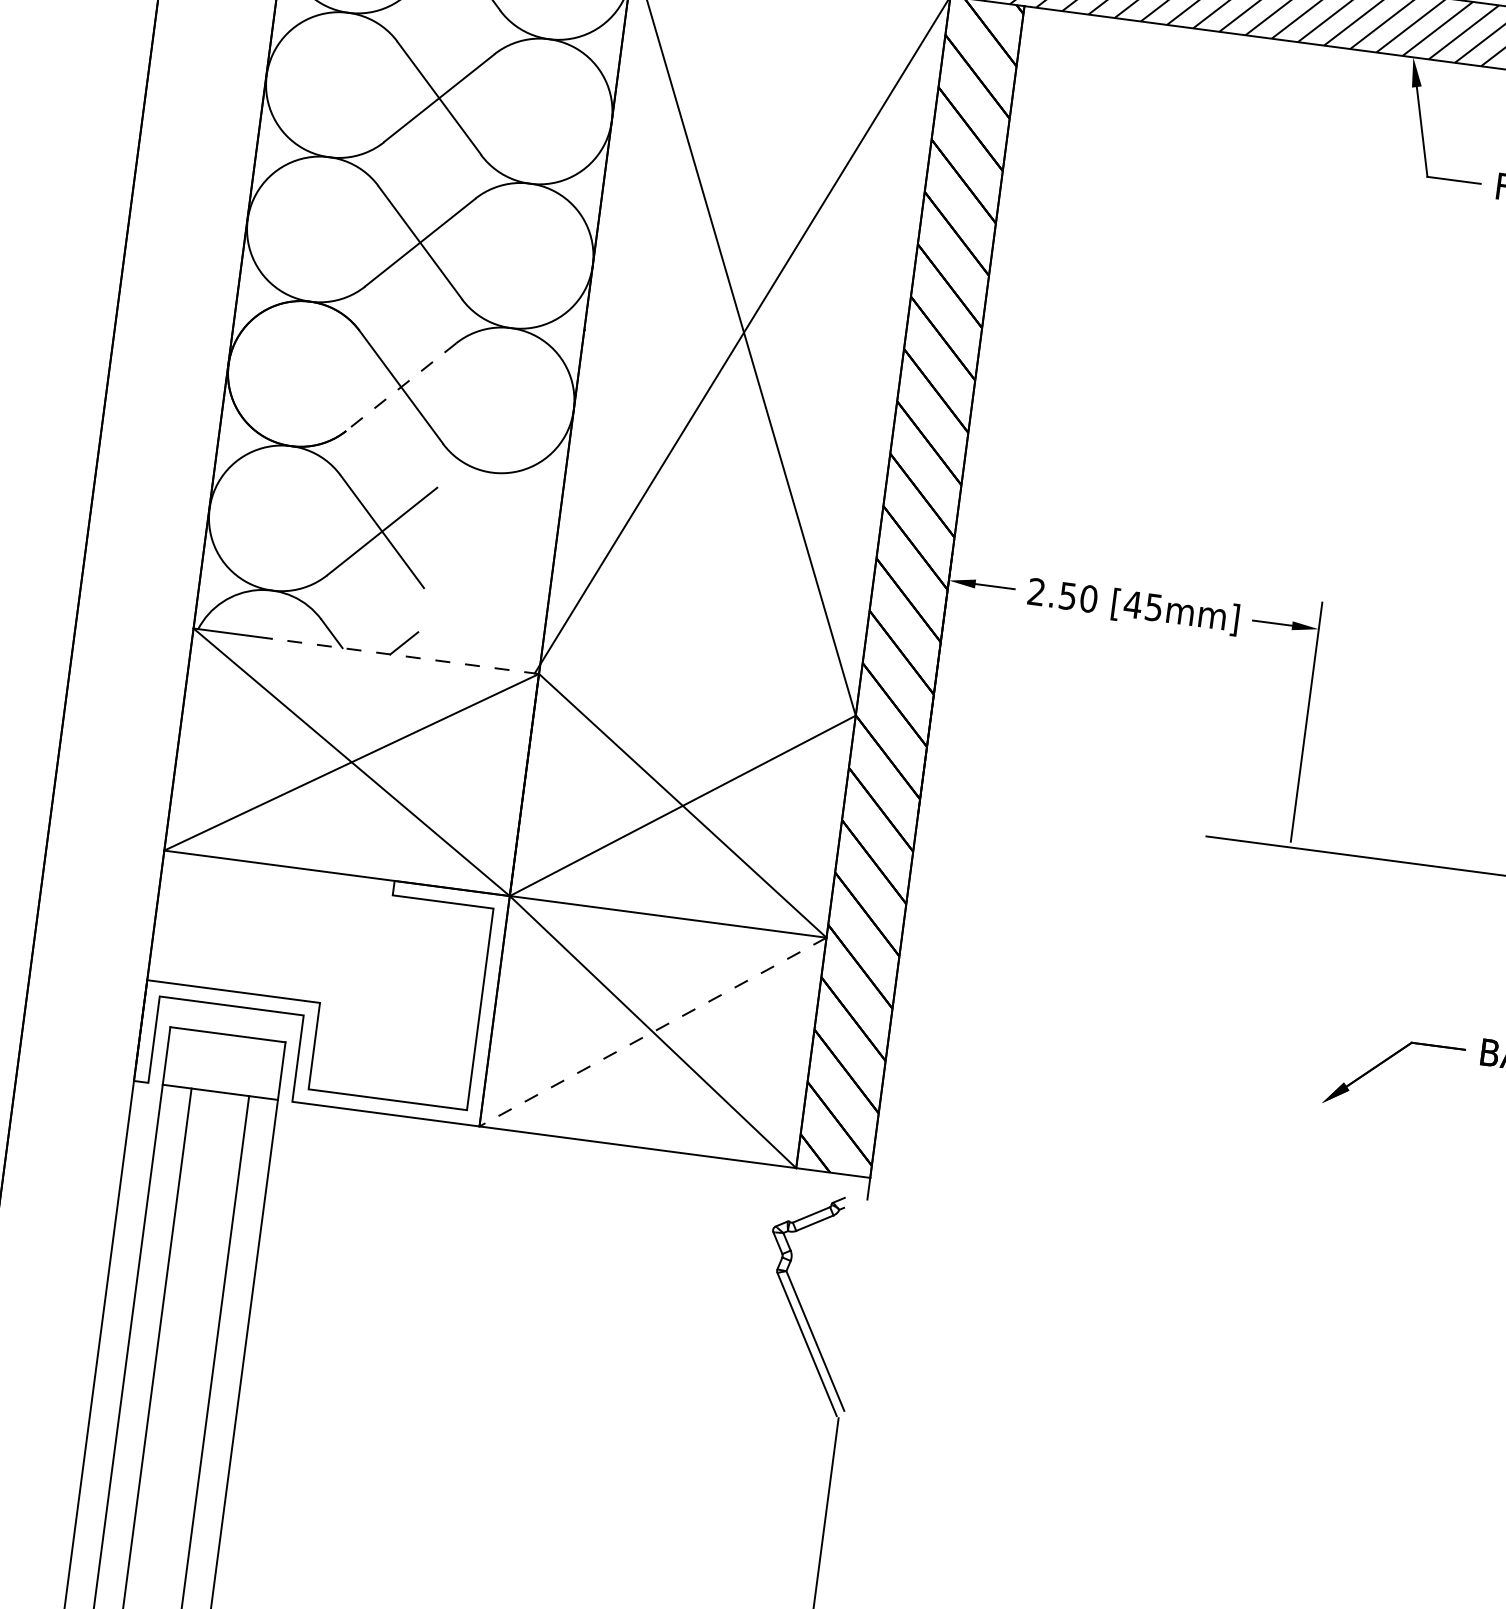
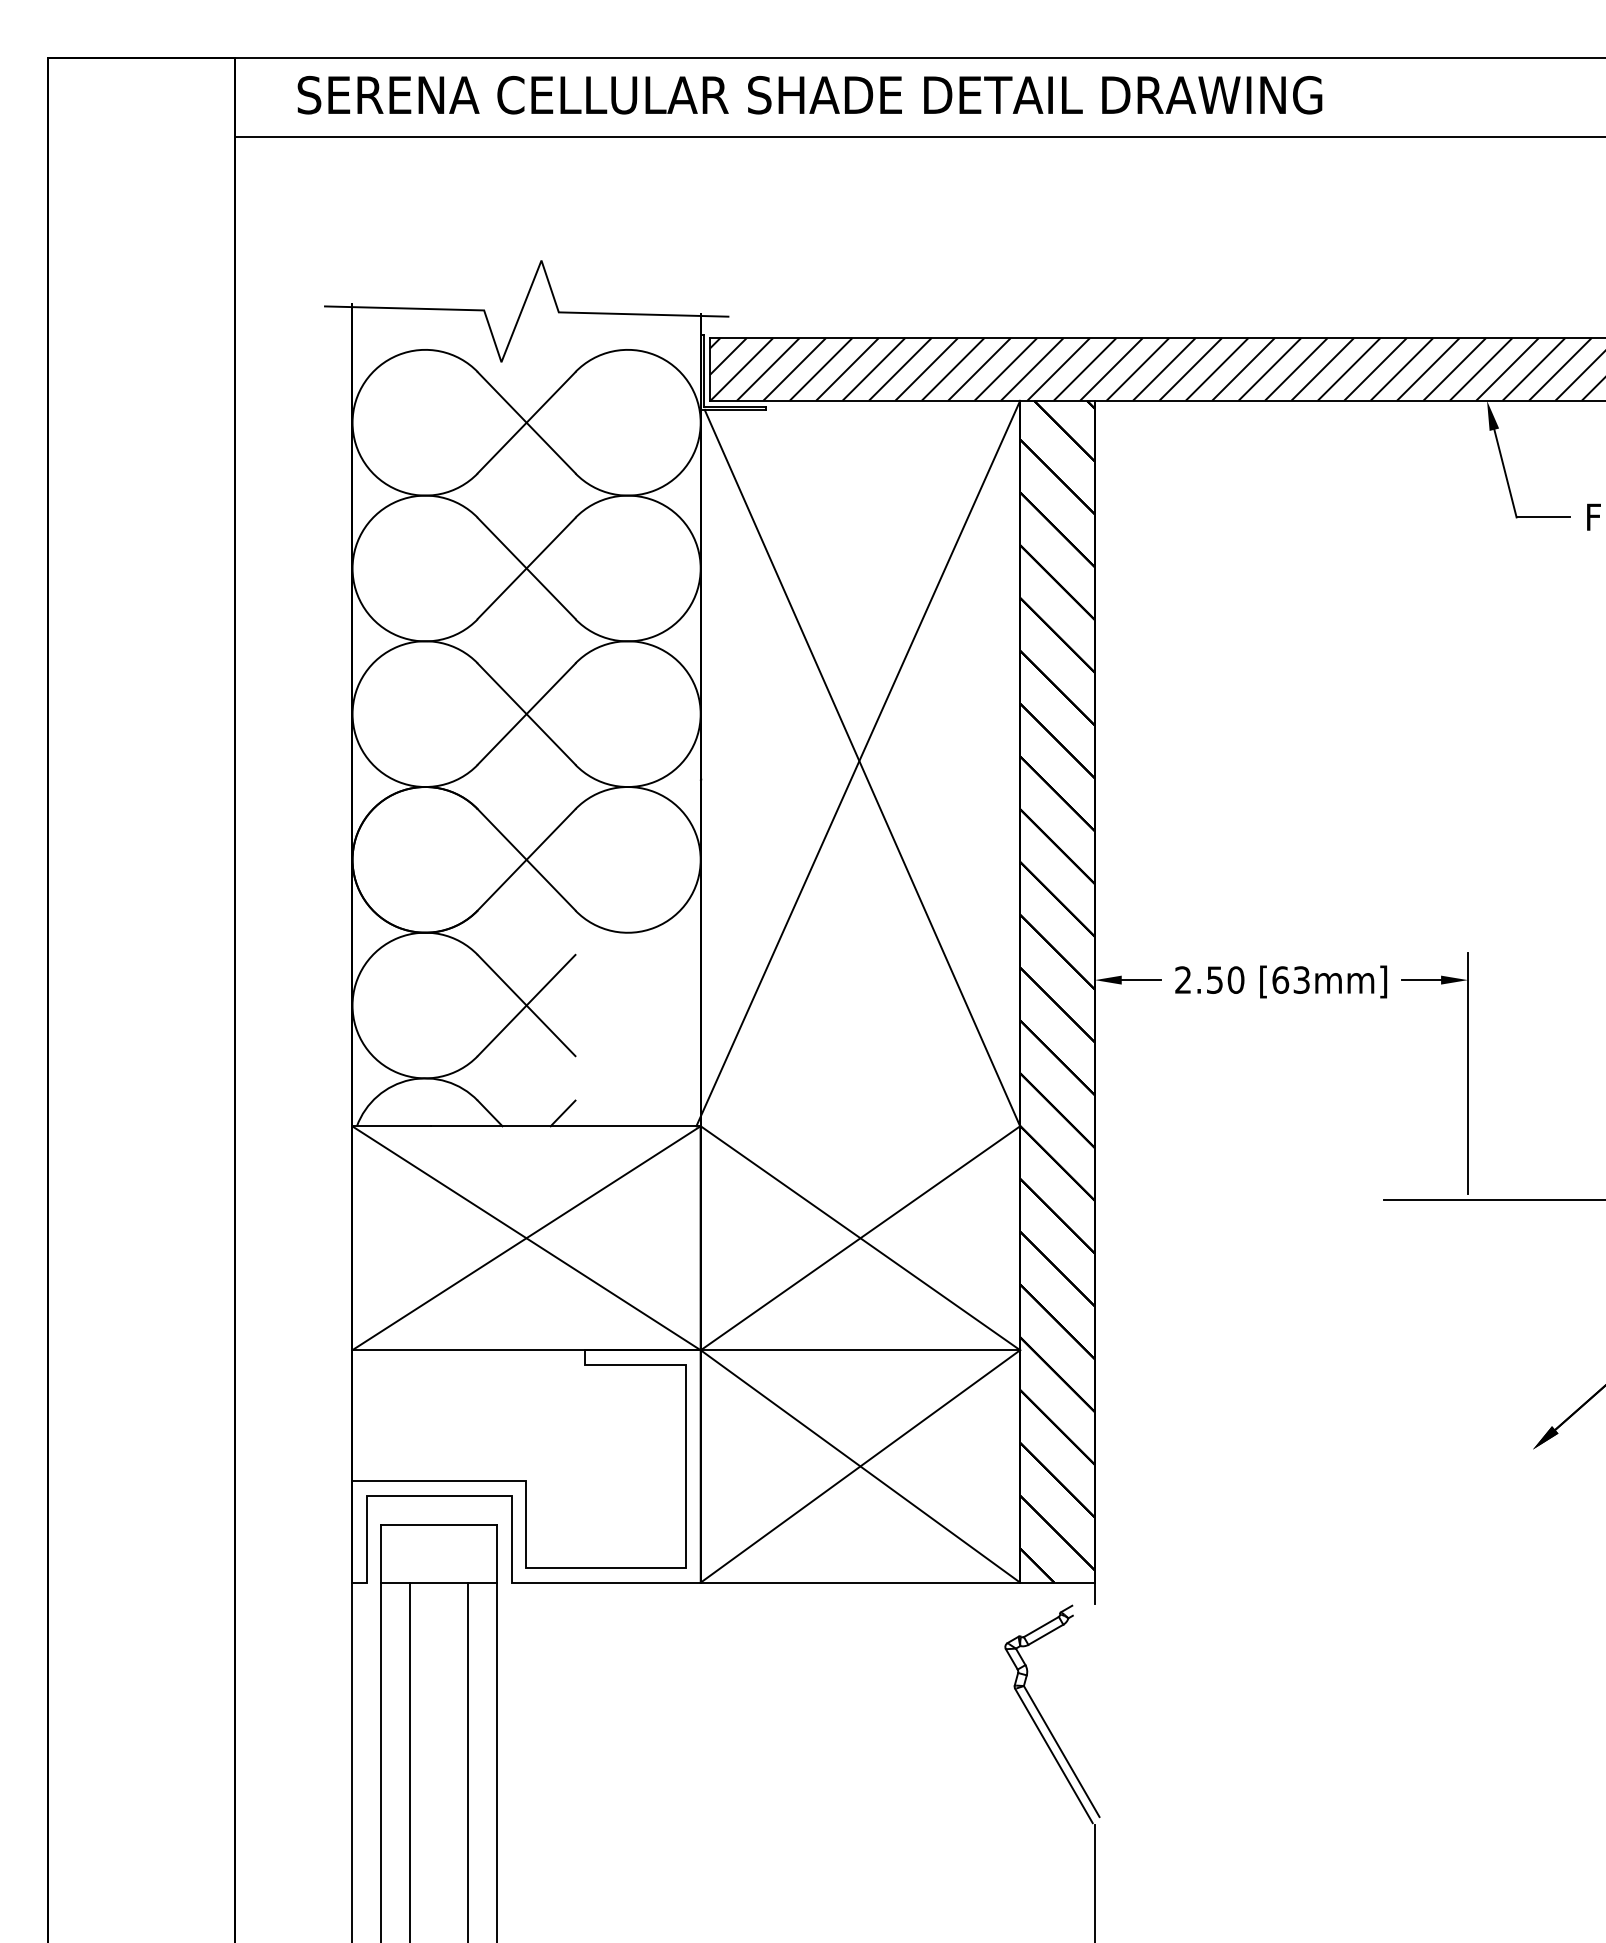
line: (401, 387) -> (526, 860), dashed -> solid
text: (1142, 605) -> (1290, 979), [45mm] -> [63mm]
line: (404, 656) -> (565, 1126), dashed -> solid
line: (653, 1032) -> (860, 1466), dashed -> solid

